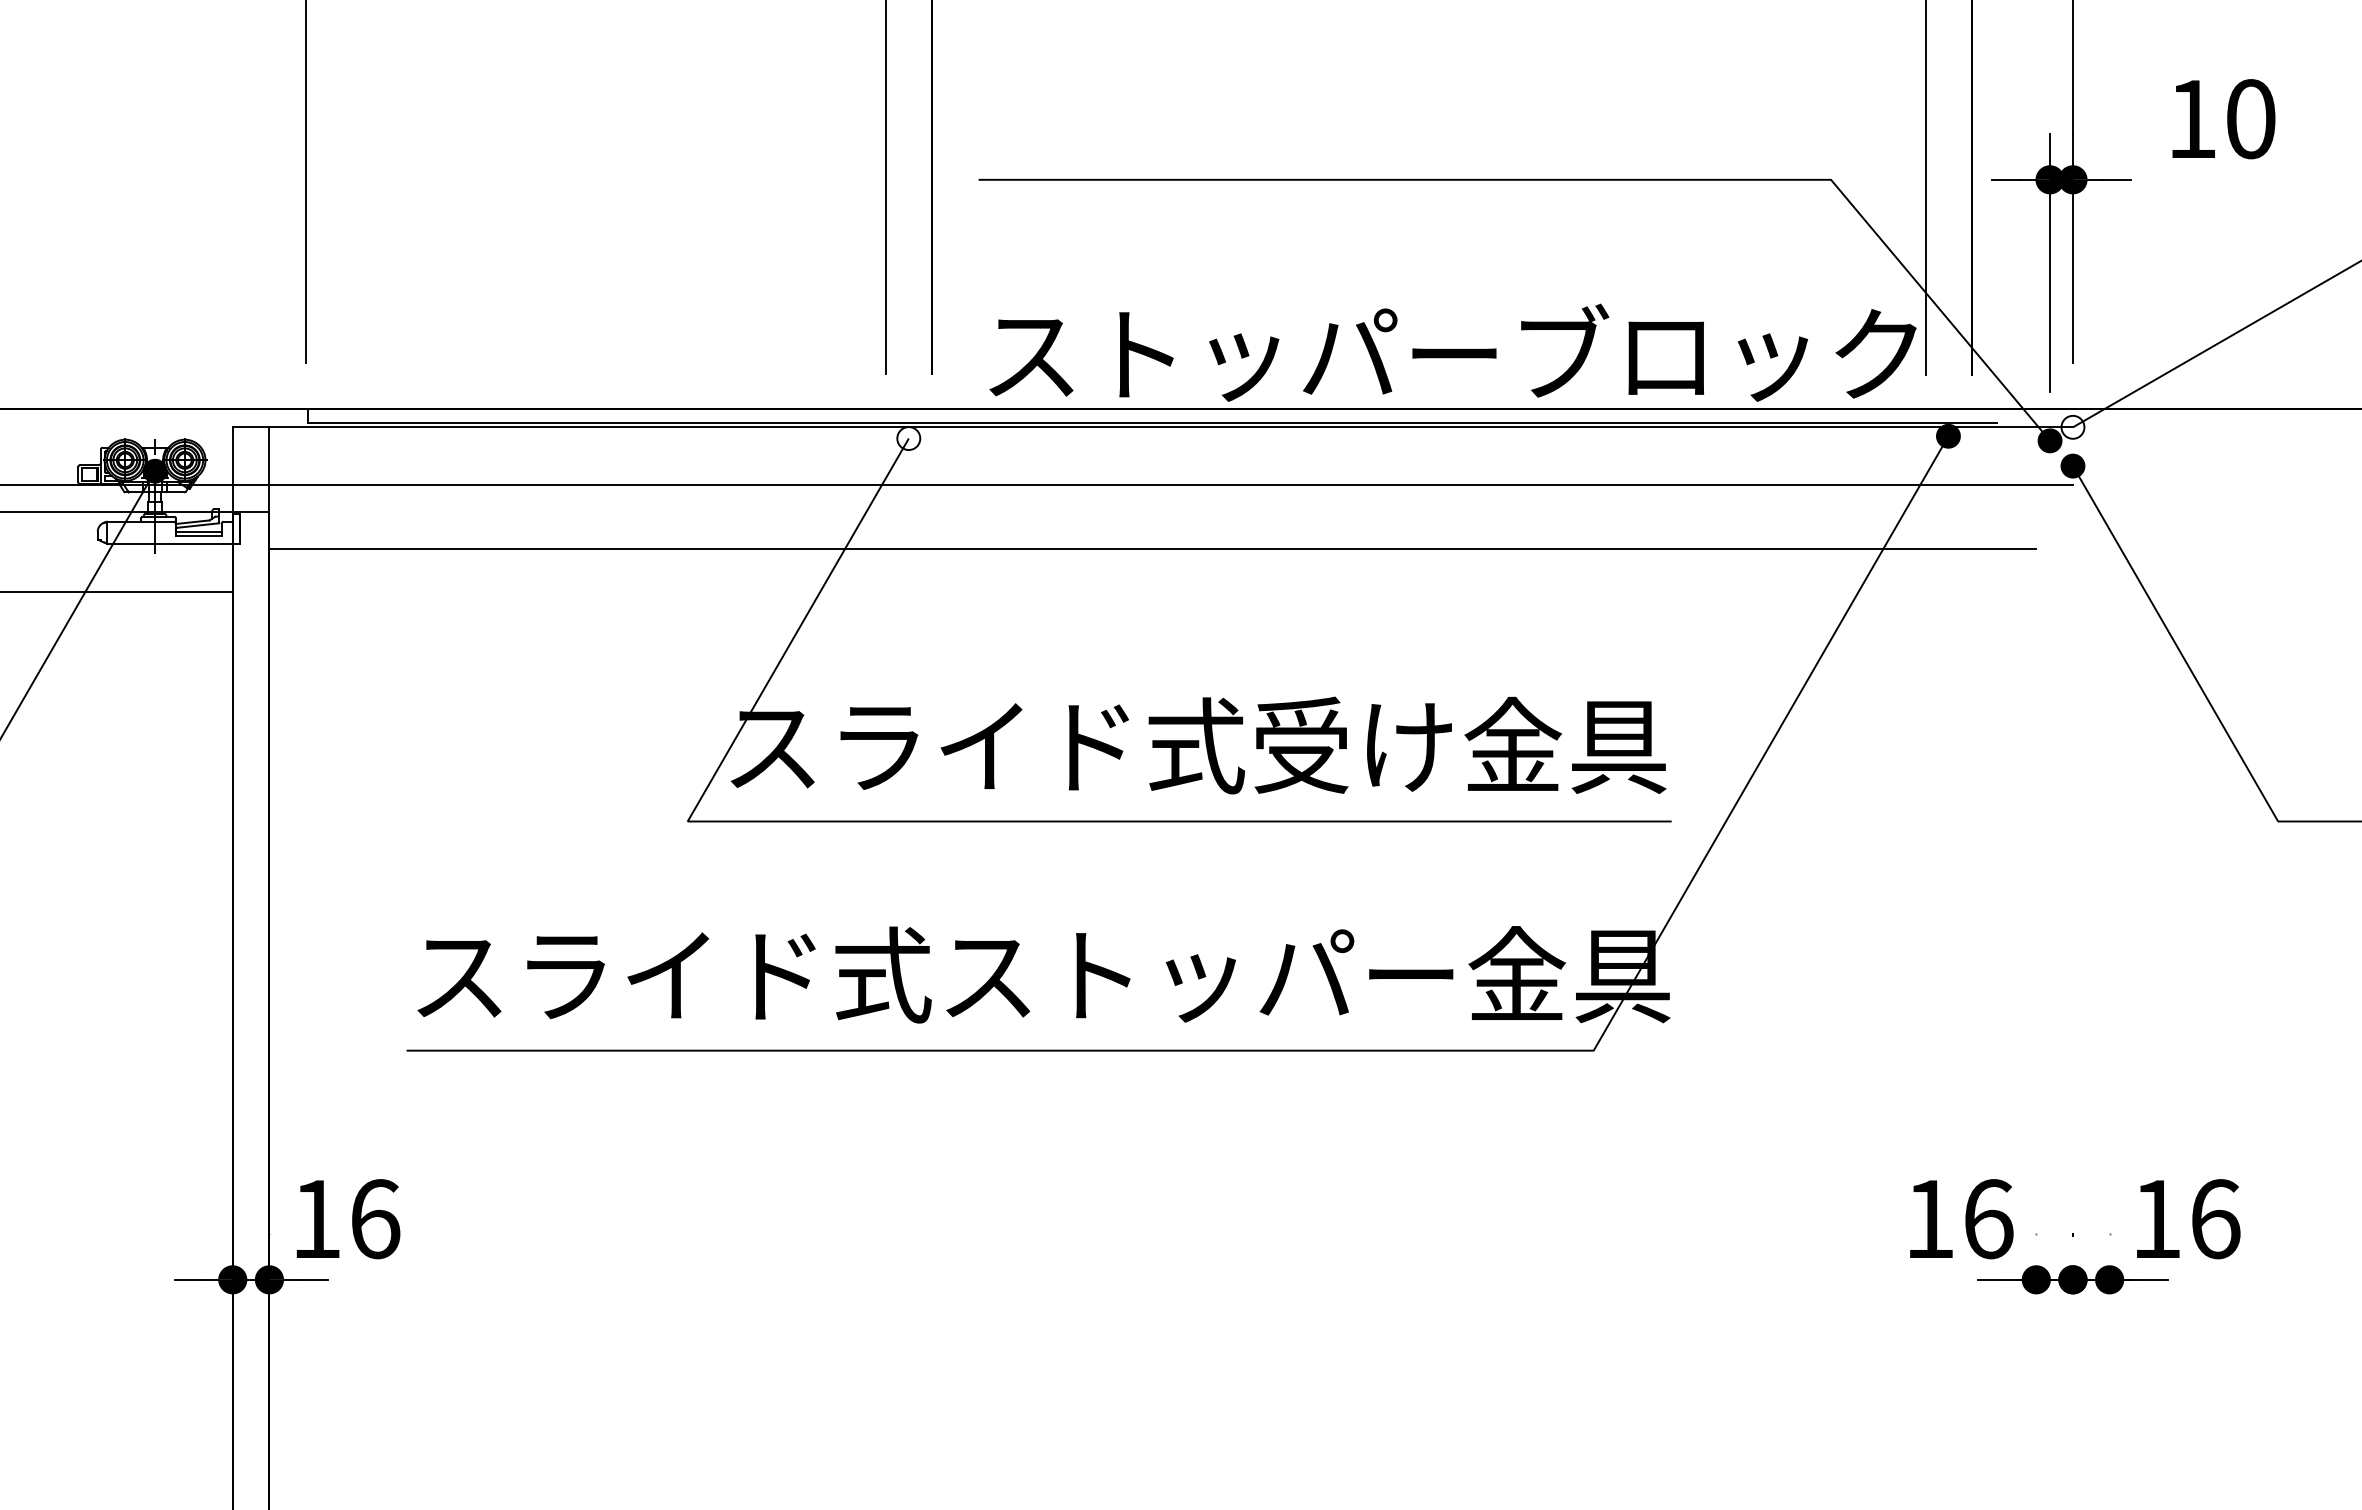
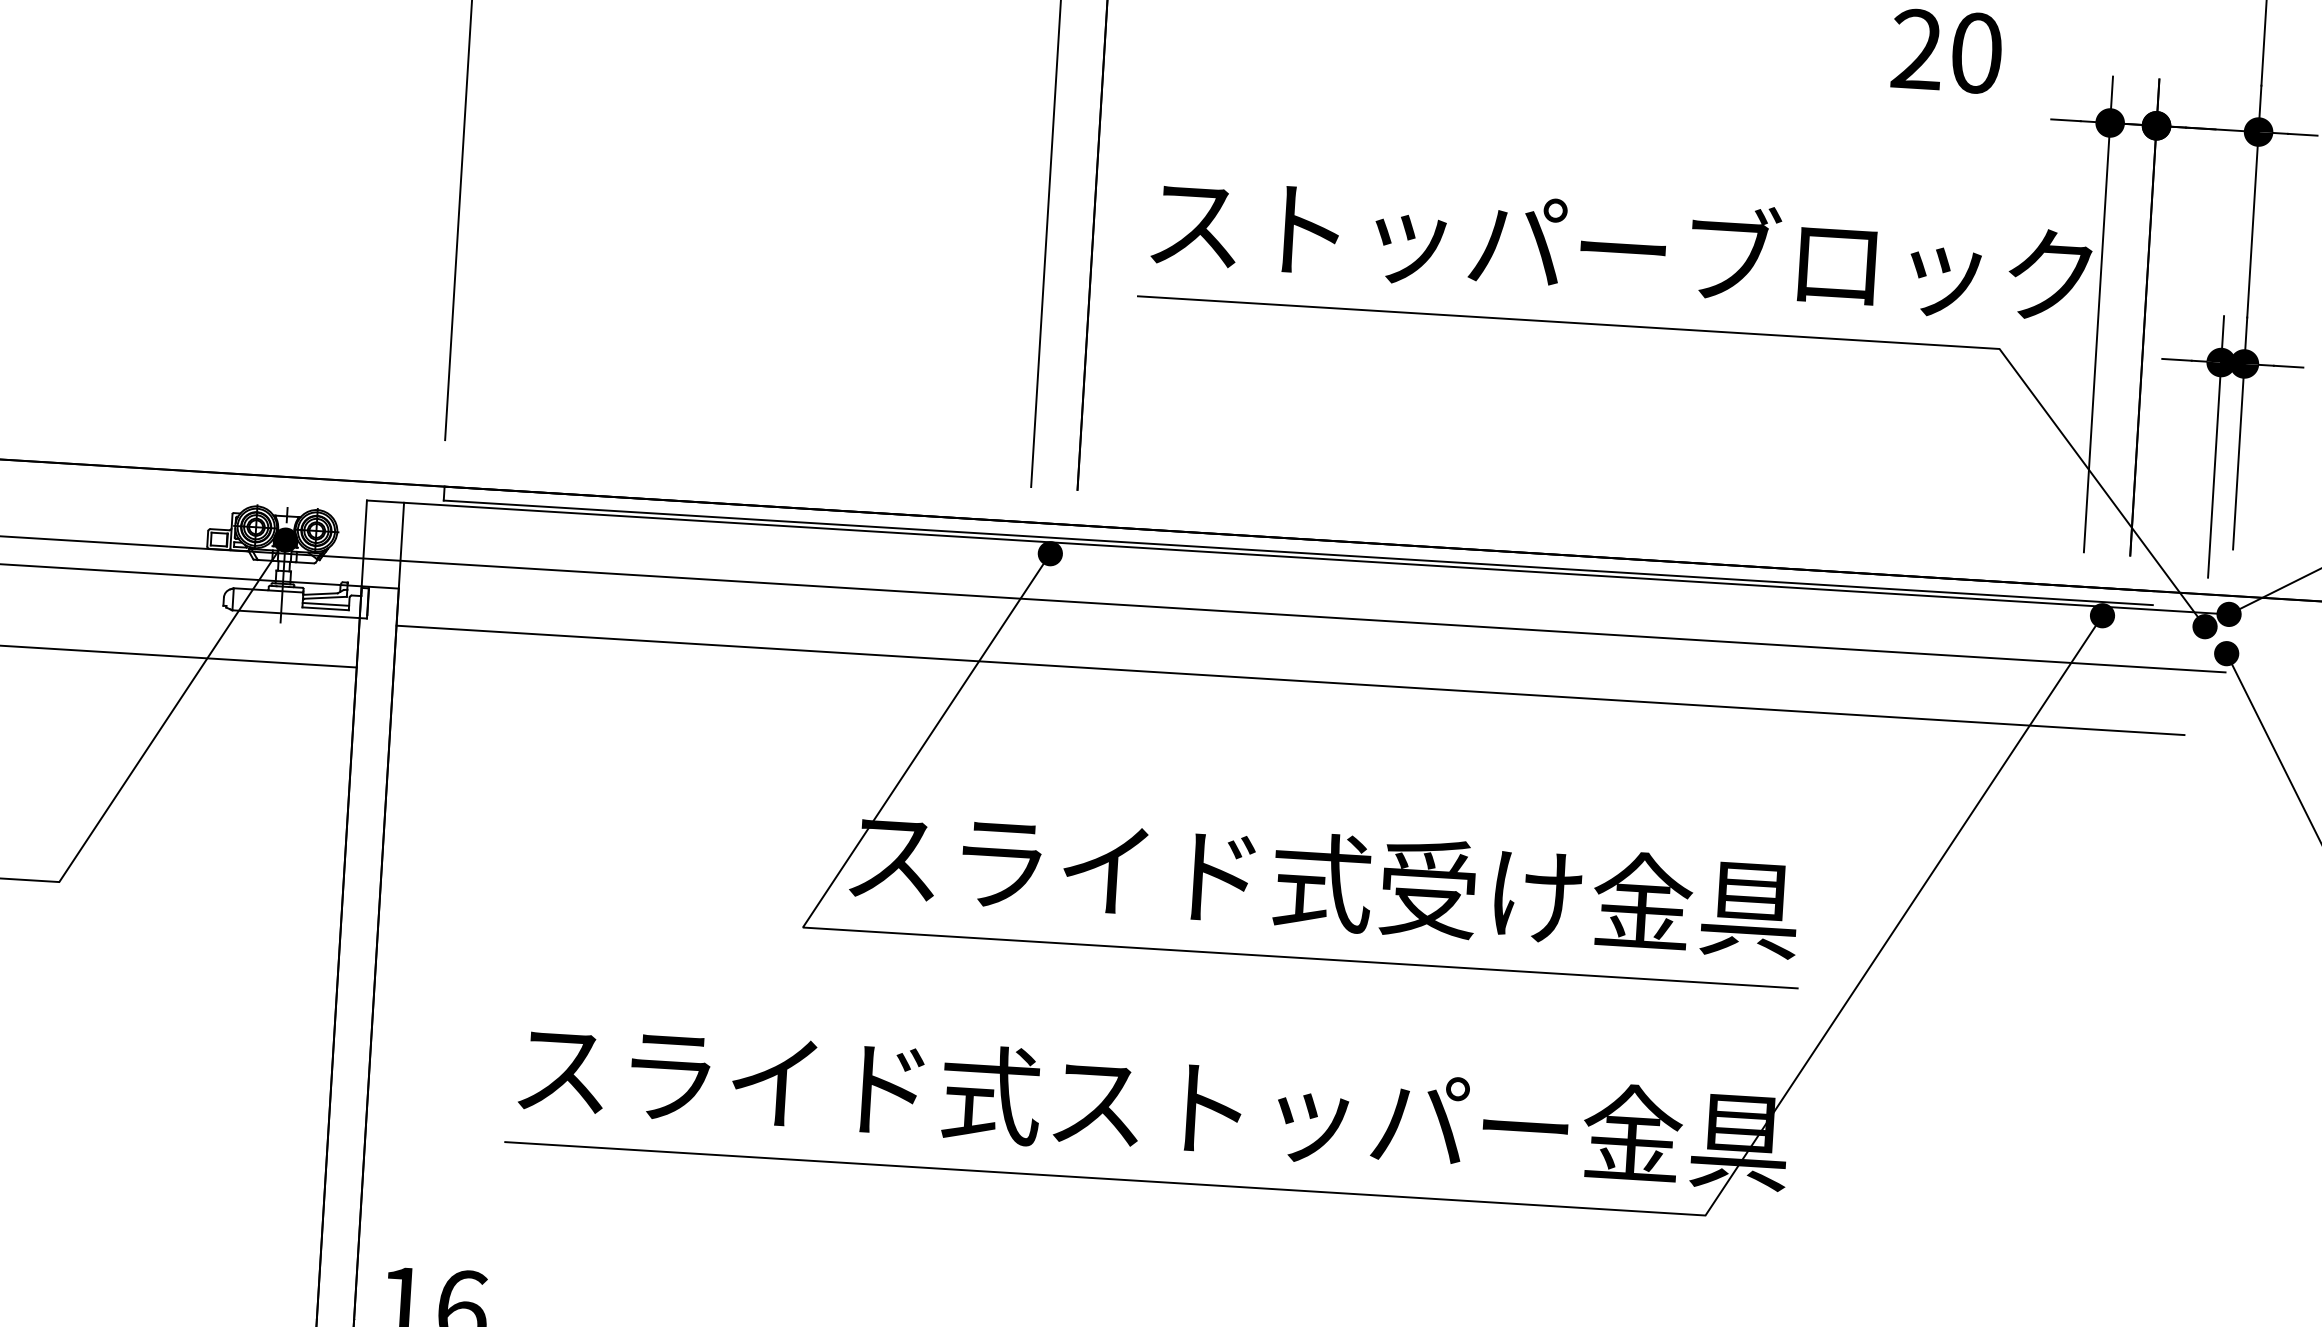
text: (1452, 352) -> (1621, 247), moved
fill: (2072, 426) -> (2228, 613), added
fill: (908, 438) -> (1050, 553), added

